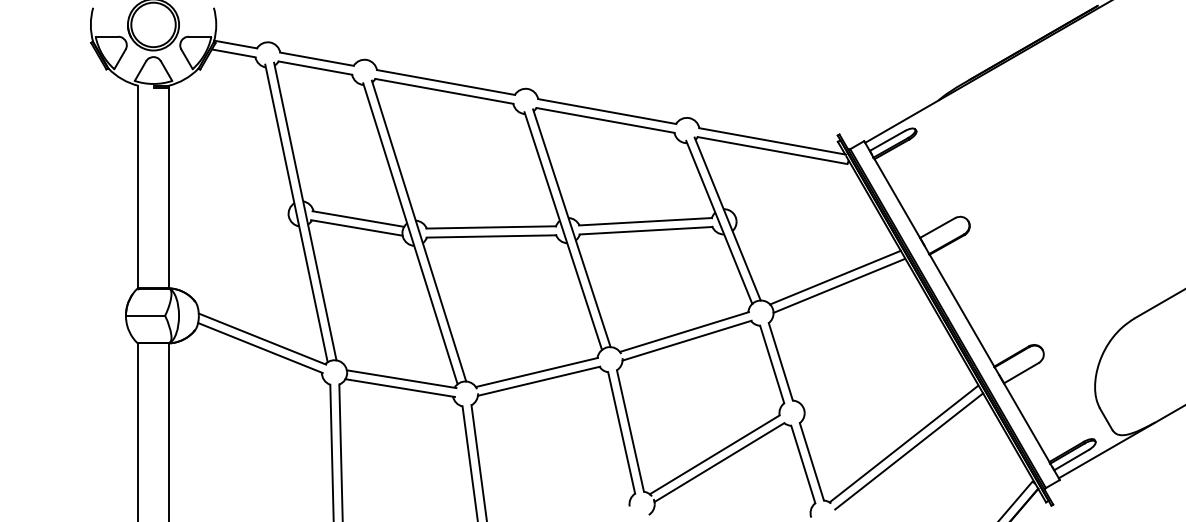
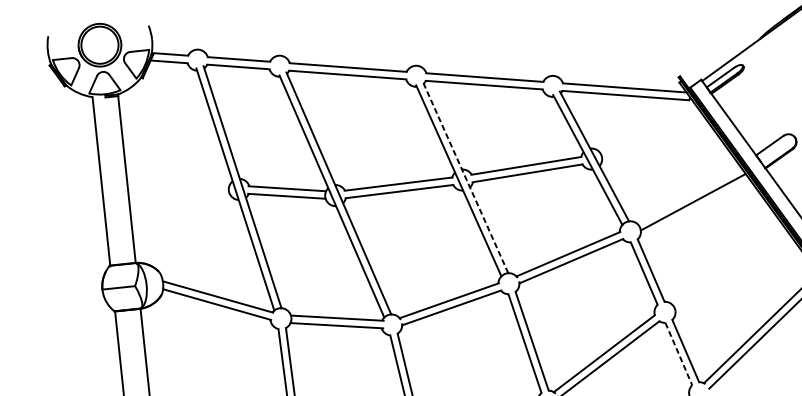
line: (571, 227) -> (465, 177), solid -> dashed
line: (835, 277) -> (689, 195), removed
line: (803, 464) -> (678, 353), solid -> dashed

